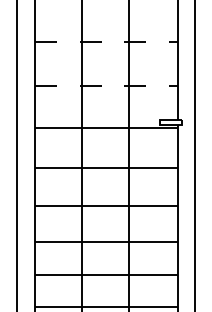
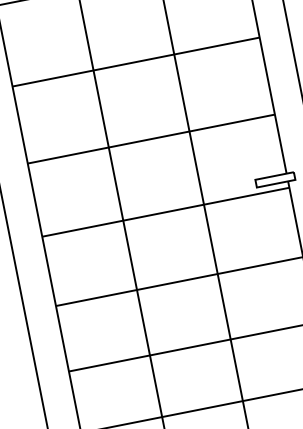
line: (106, 41) -> (136, 61), dashed -> solid
line: (106, 86) -> (151, 139), dashed -> solid

